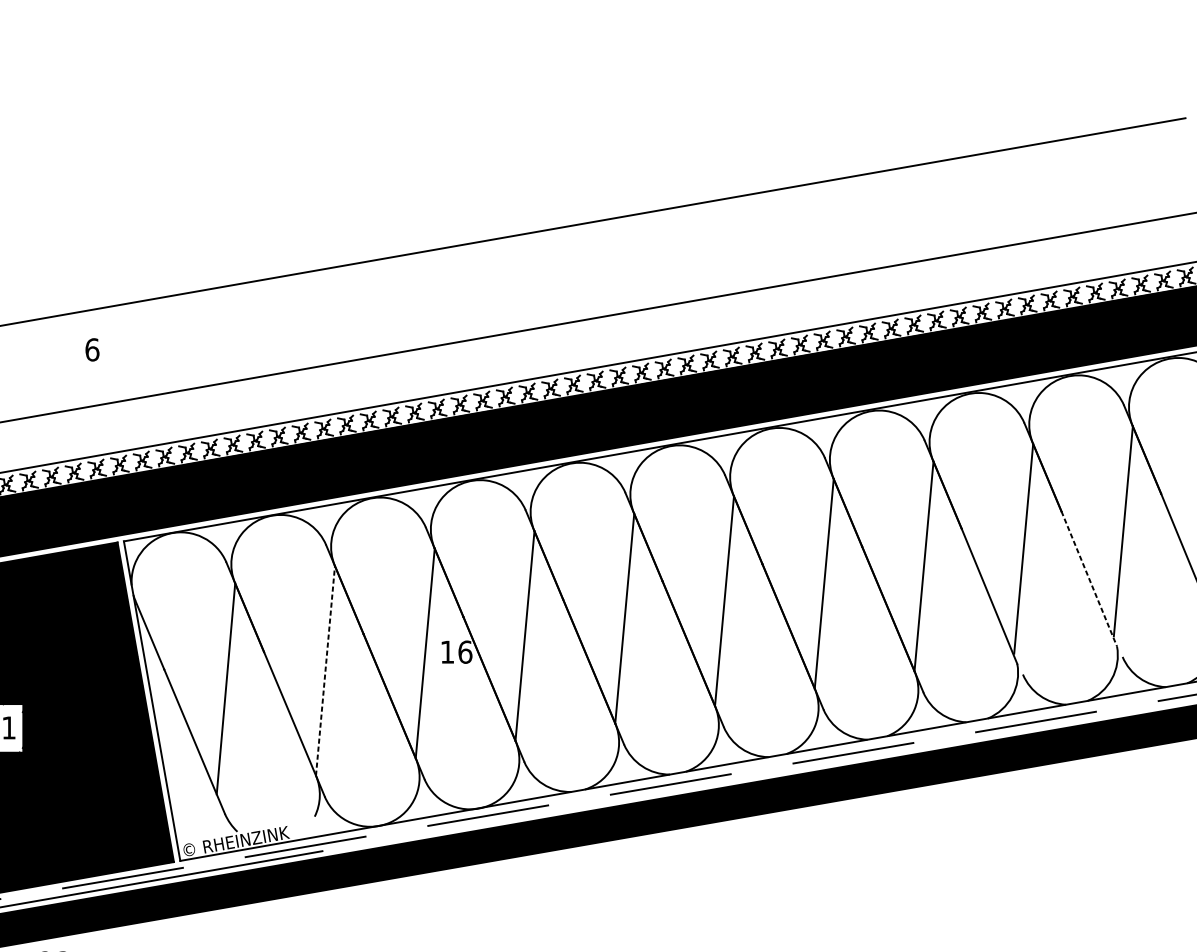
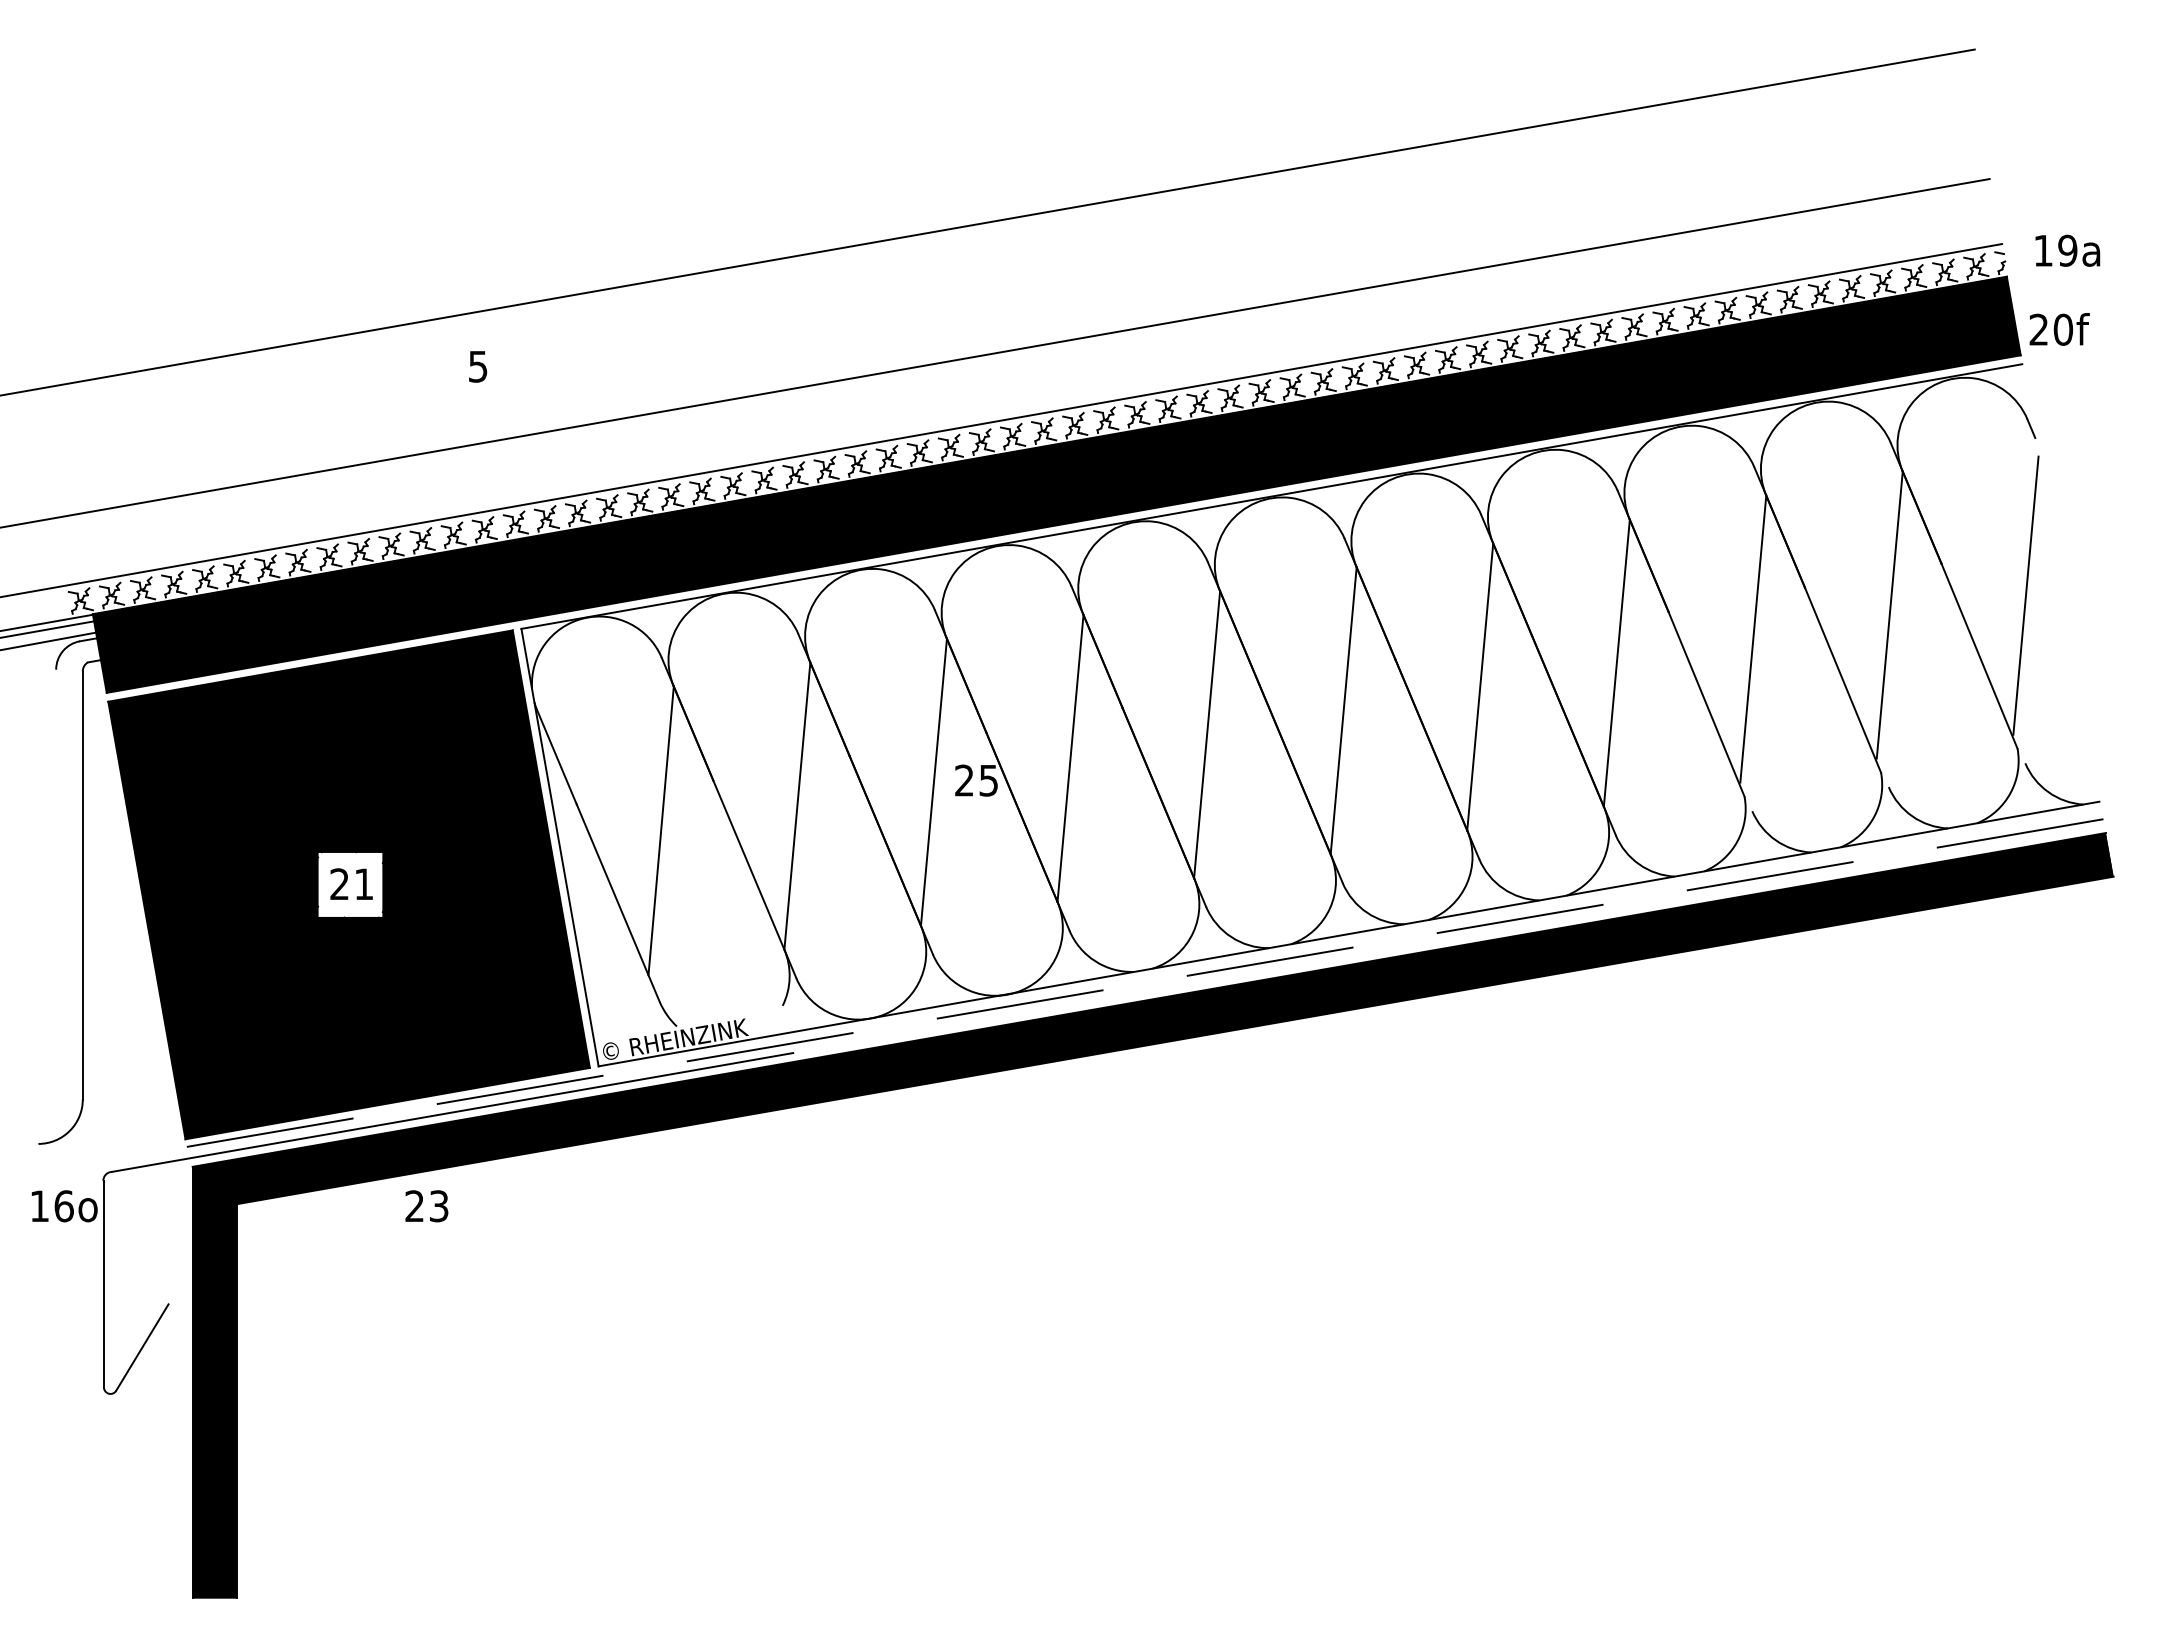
text: (91, 349) -> (477, 366), 6 -> 5
line: (1088, 579) -> (1842, 680), dashed -> solid
text: (456, 652) -> (976, 780), 16 -> 25
line: (325, 670) -> (797, 805), dashed -> solid

